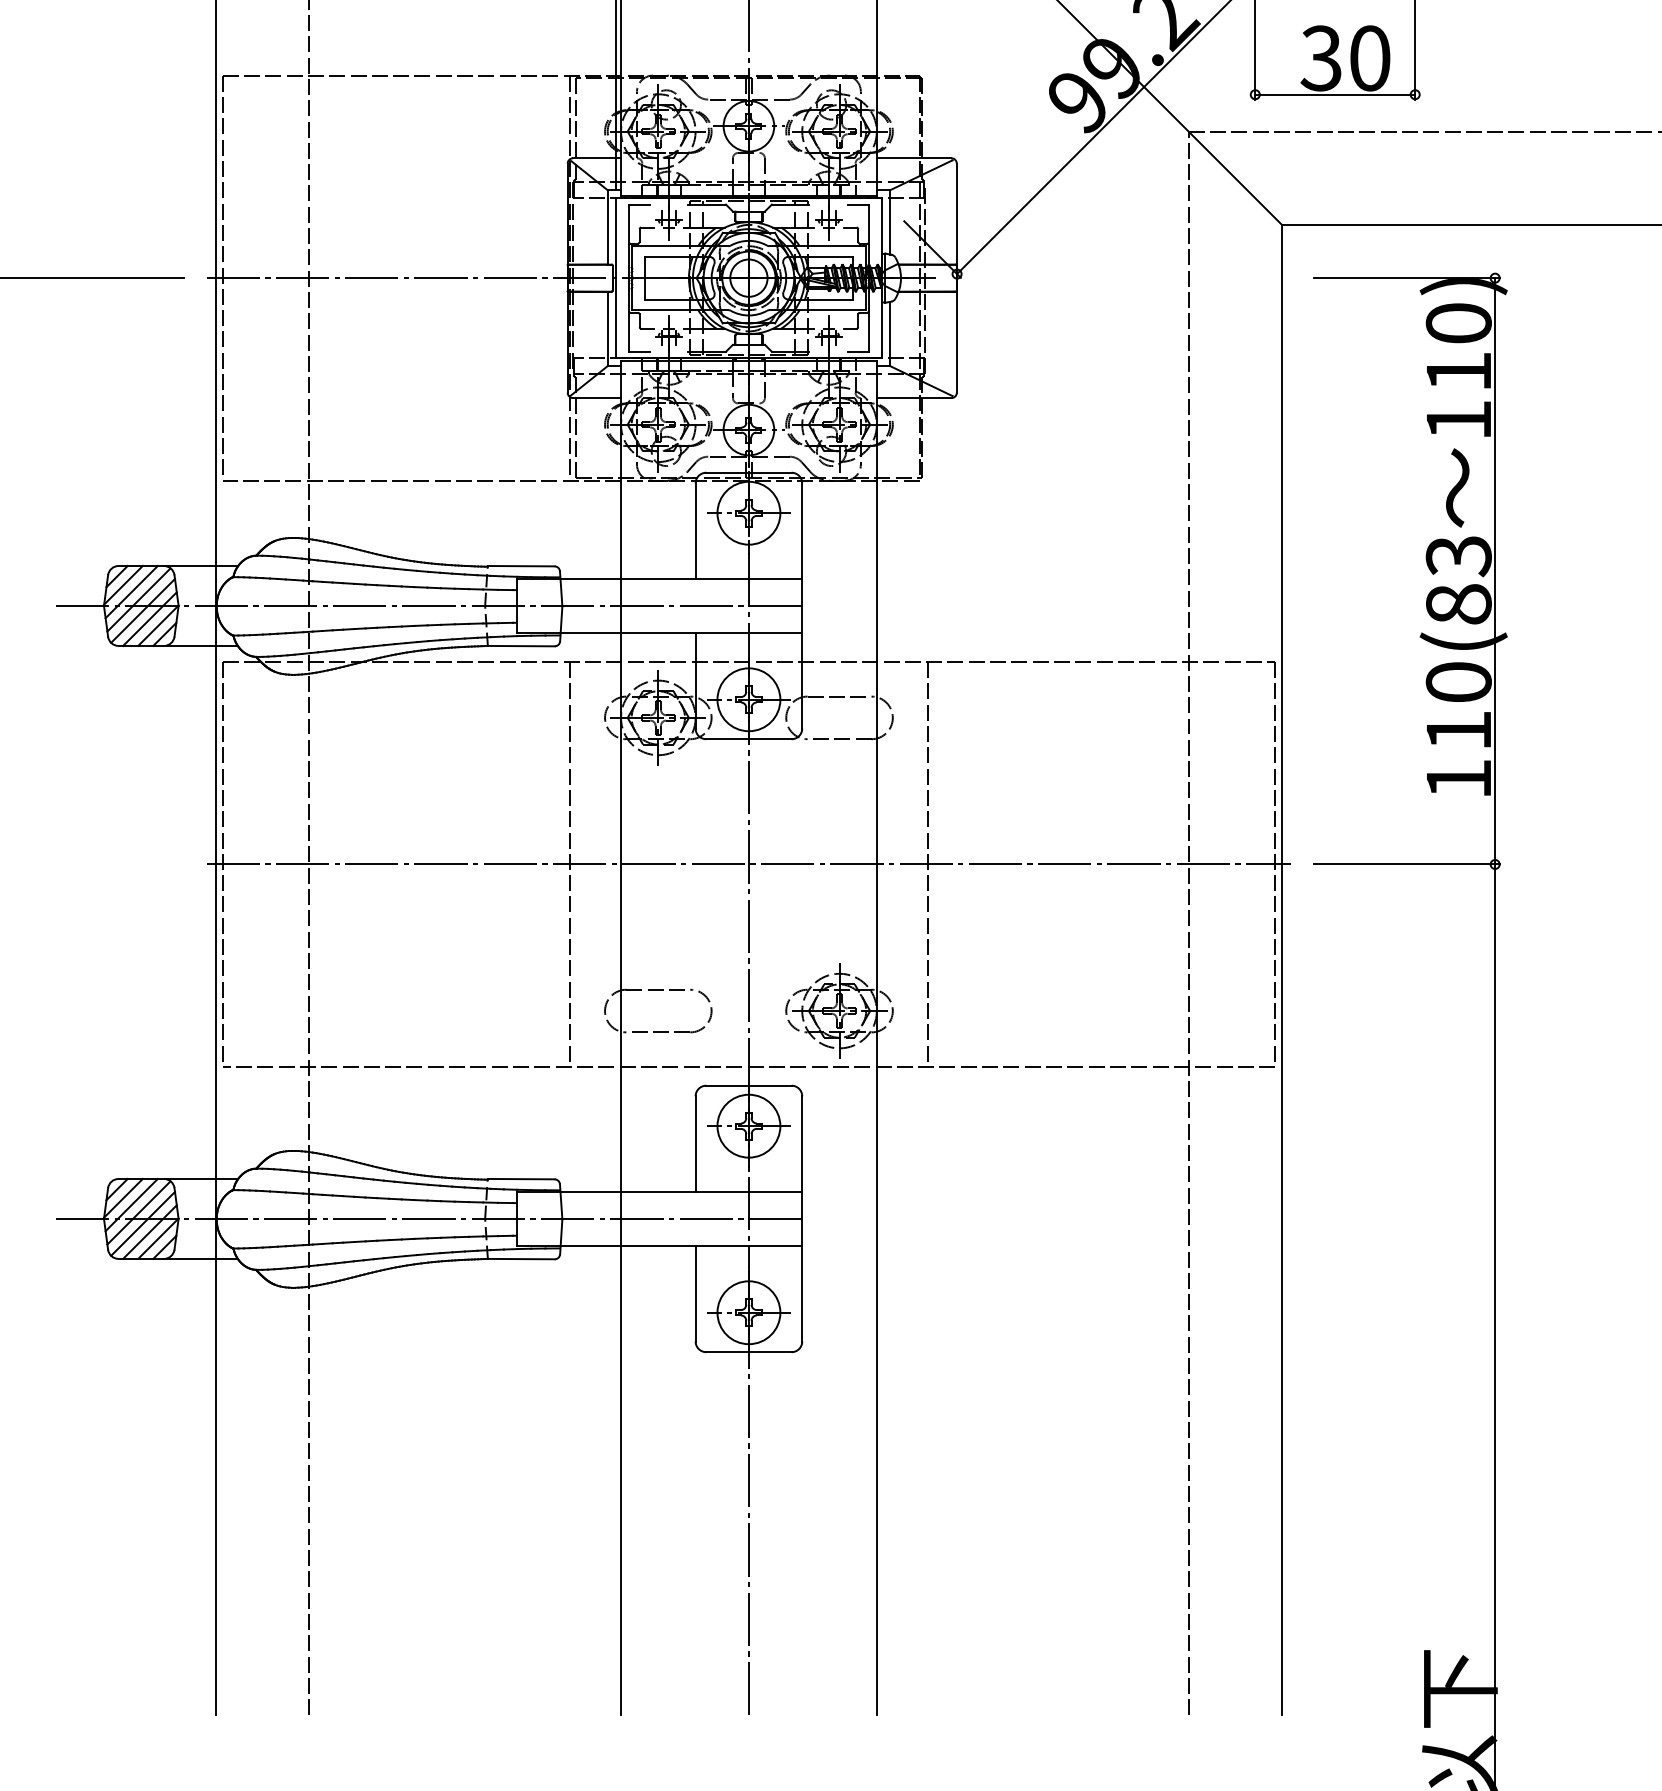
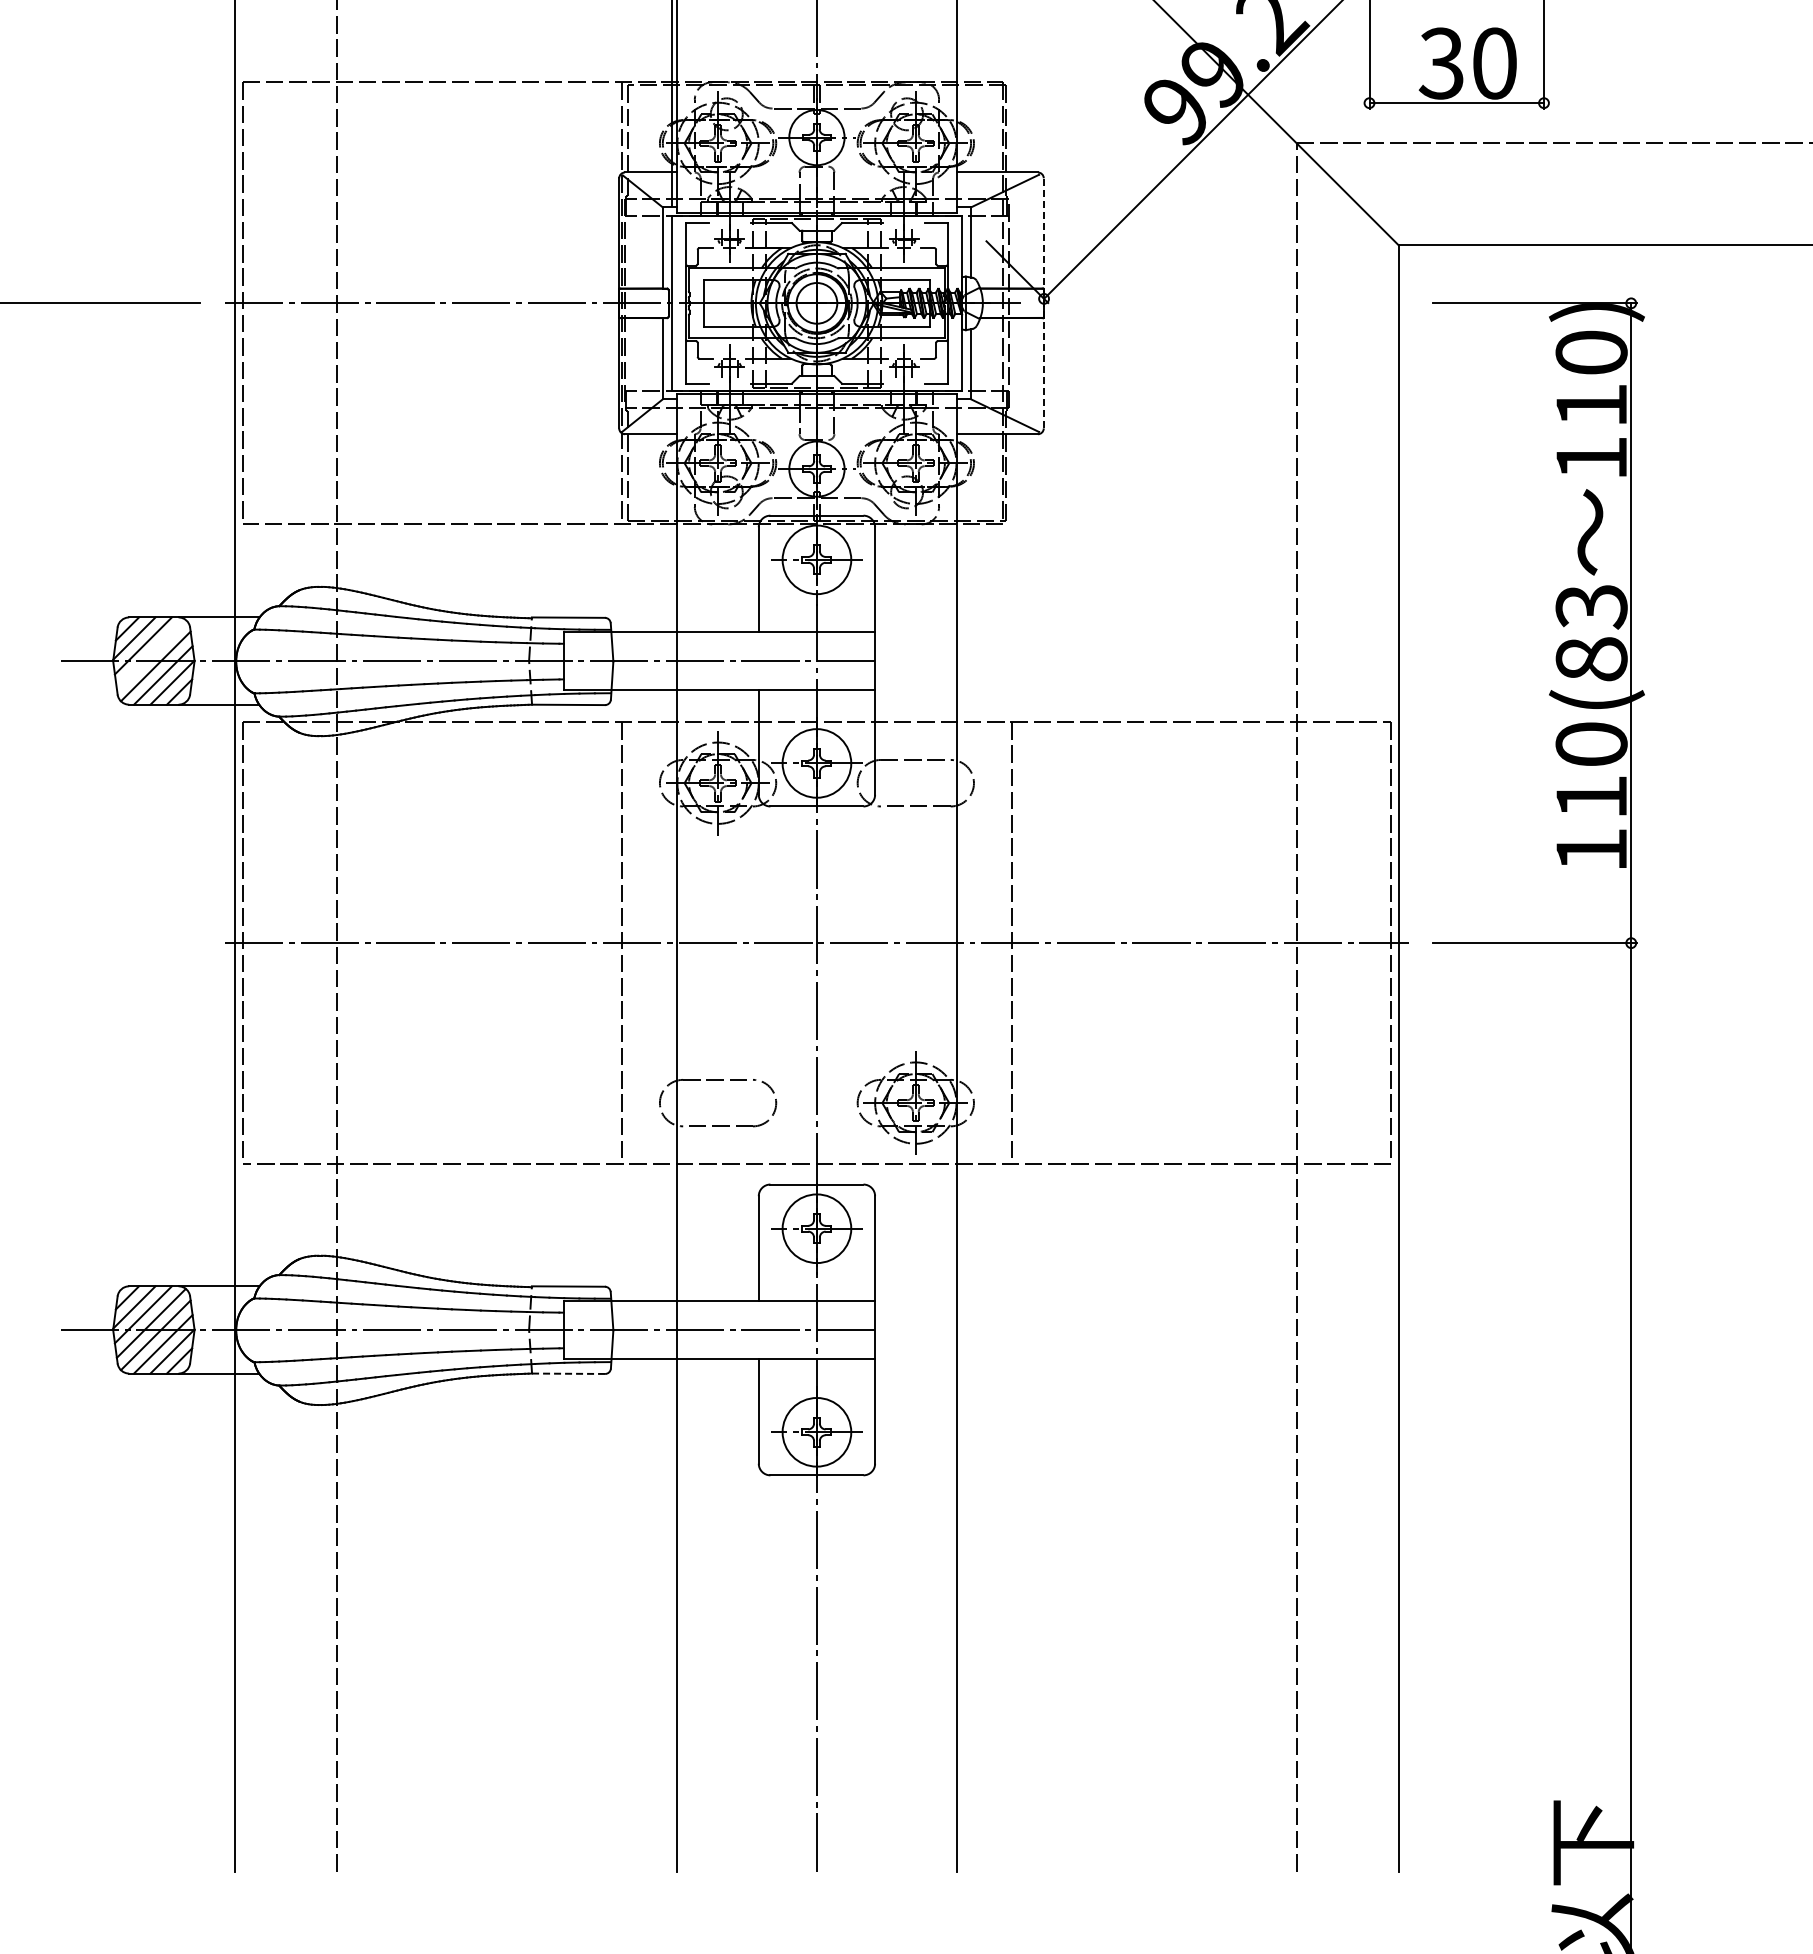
line: (956, 277) -> (1043, 302), solid -> dashed
line: (138, 599) -> (150, 654), removed
line: (521, 1258) -> (568, 1373), solid -> dashed

